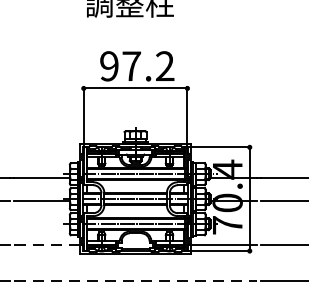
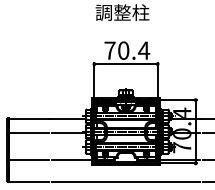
text: (137, 66) -> (127, 50), 97.2 -> 70.4
line: (47, 244) -> (72, 159), dashed -> solid
line: (136, 280) -> (126, 181), dashed -> solid

